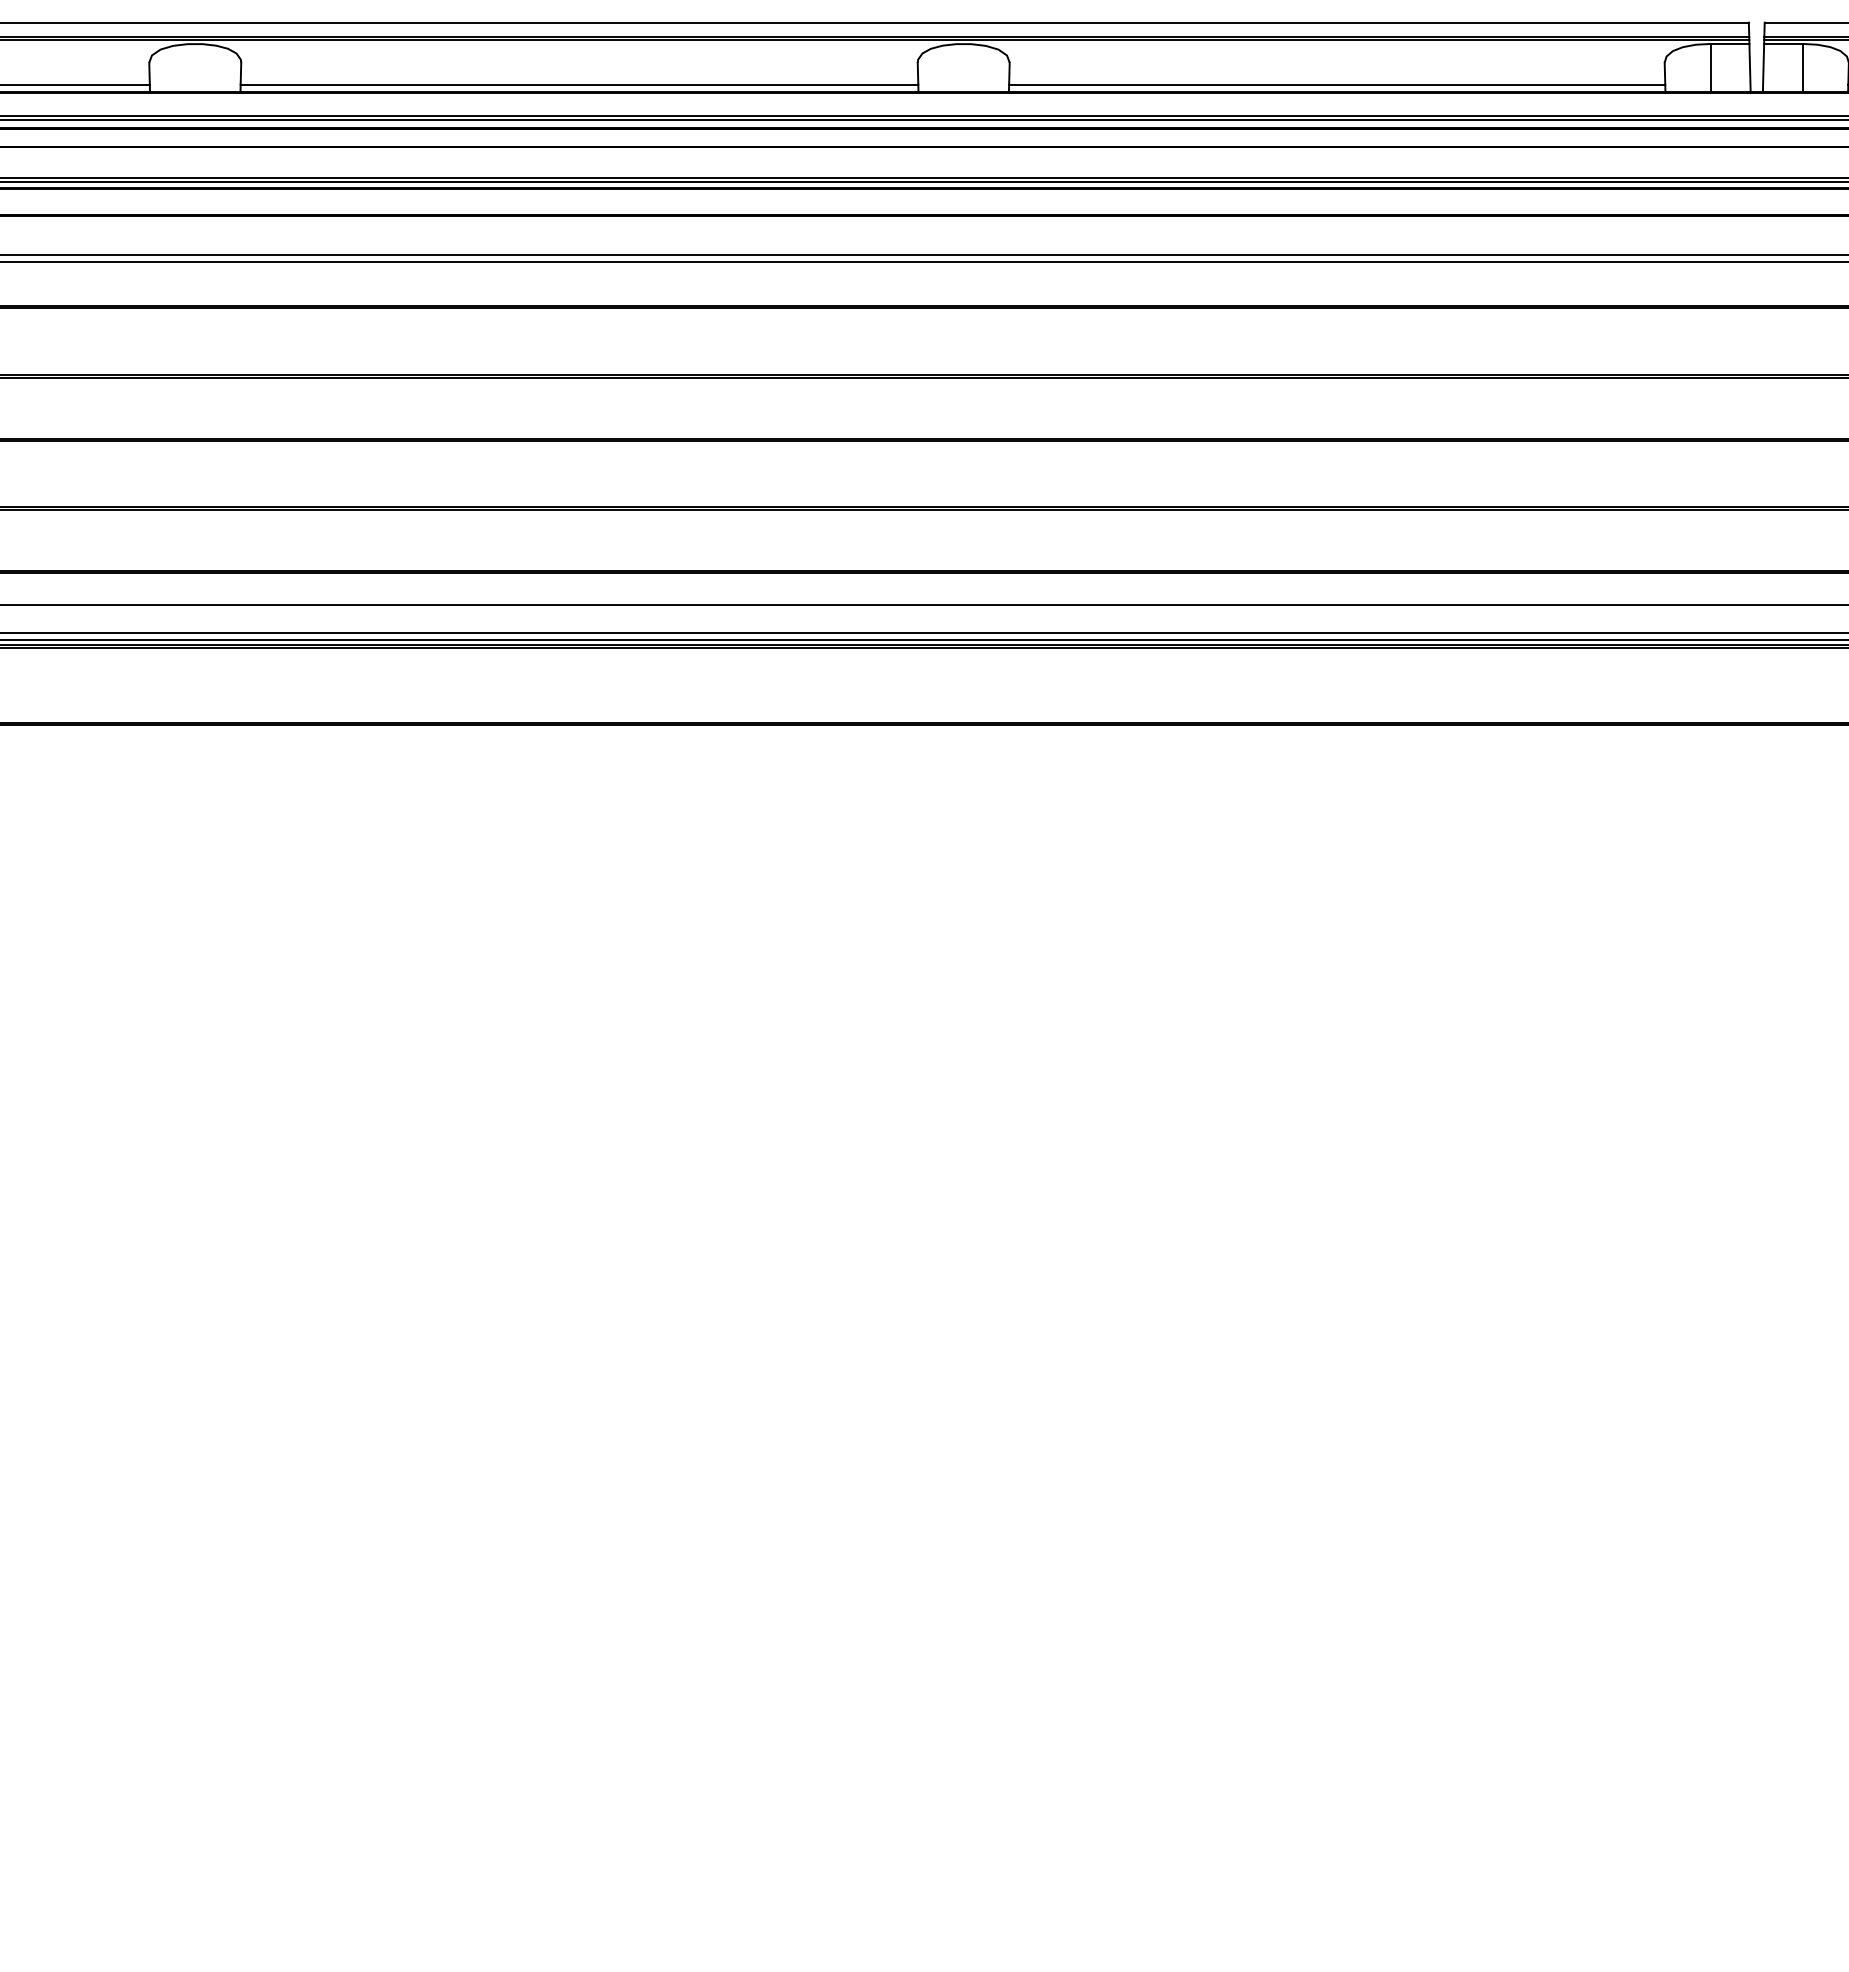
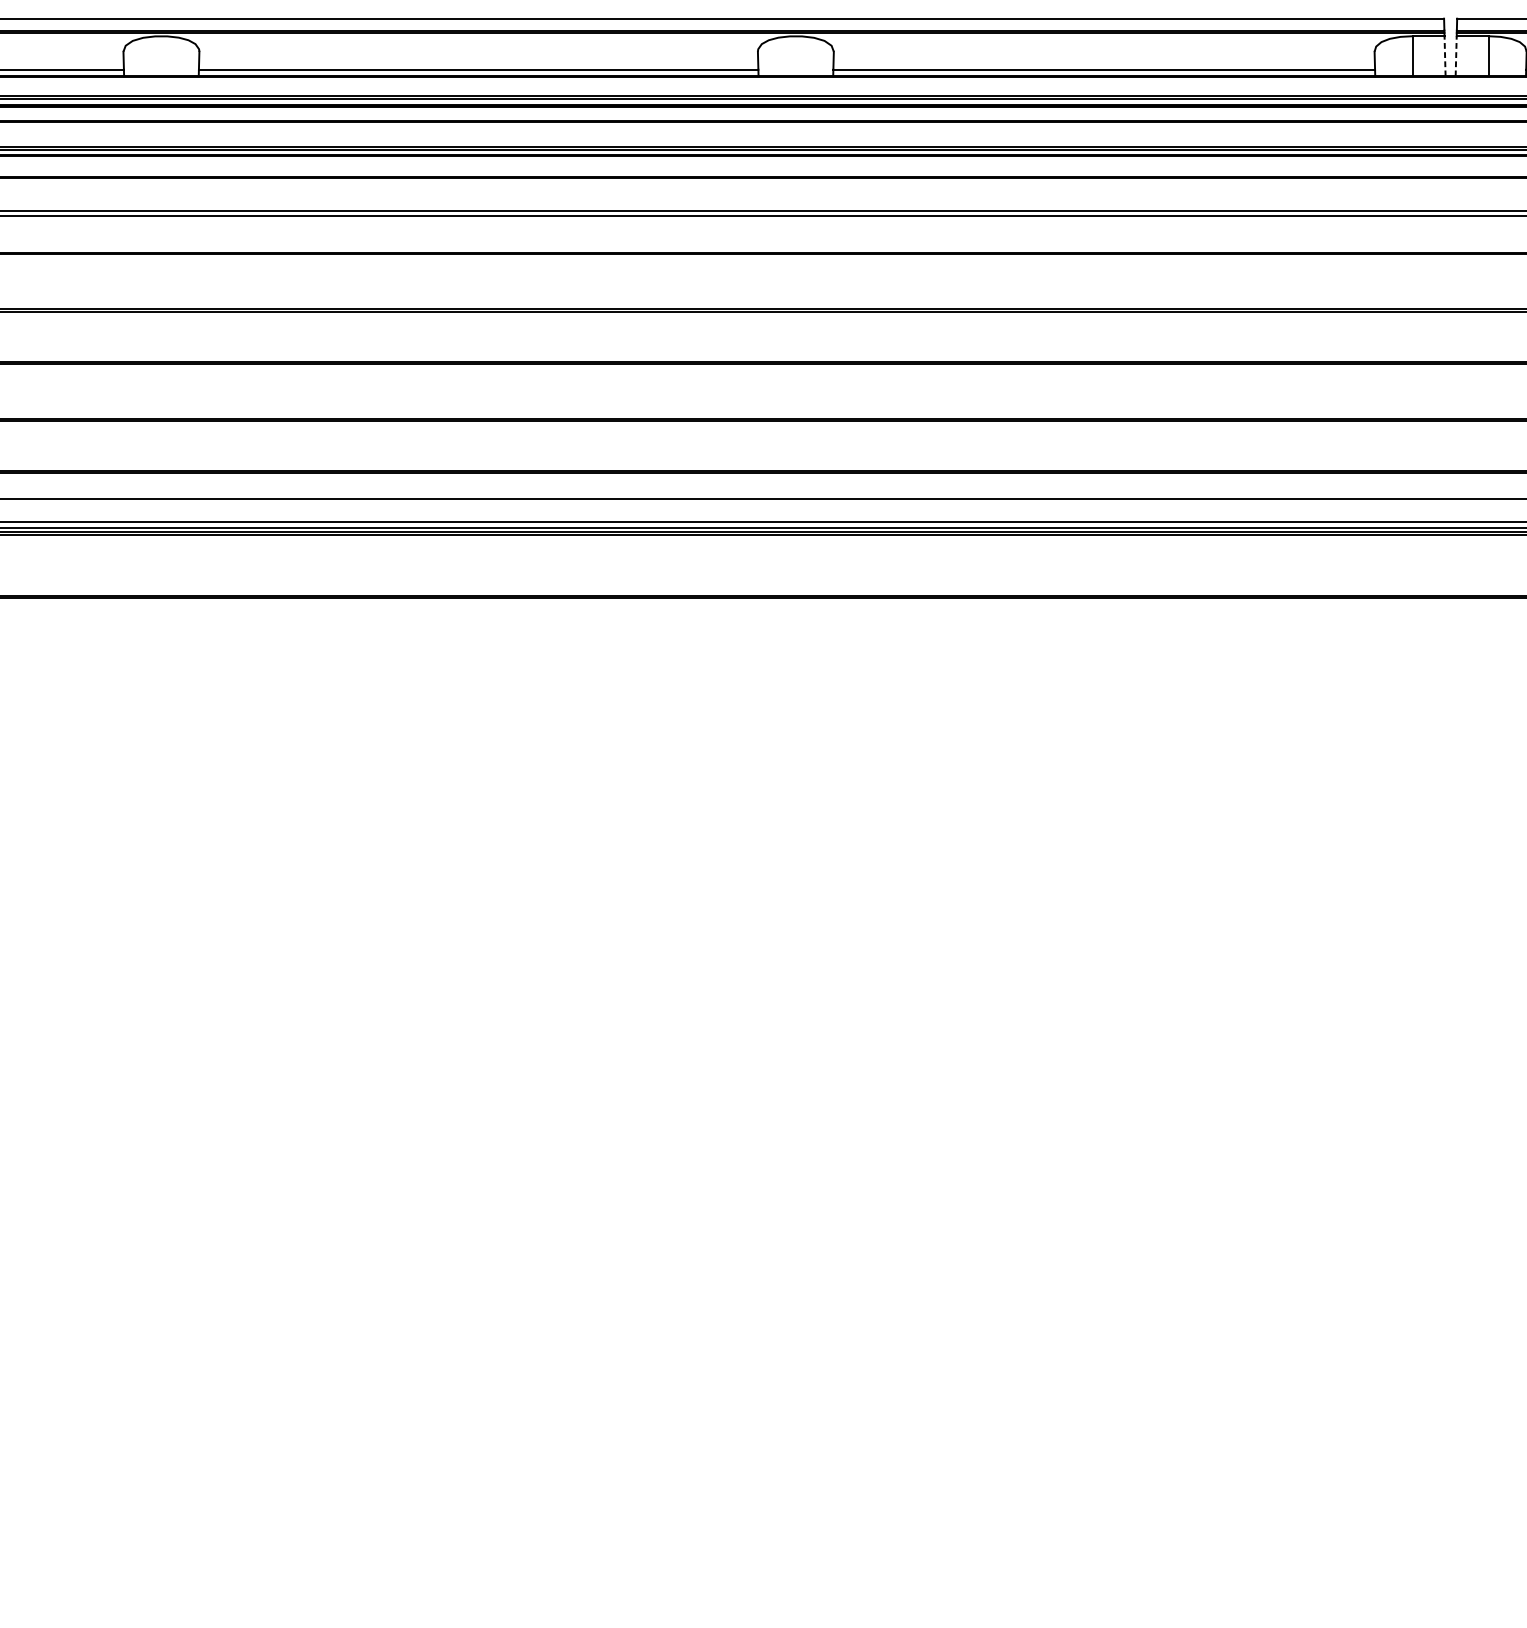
line: (1750, 67) -> (1445, 55), solid -> dashed
line: (1763, 67) -> (1456, 55), solid -> dashed

